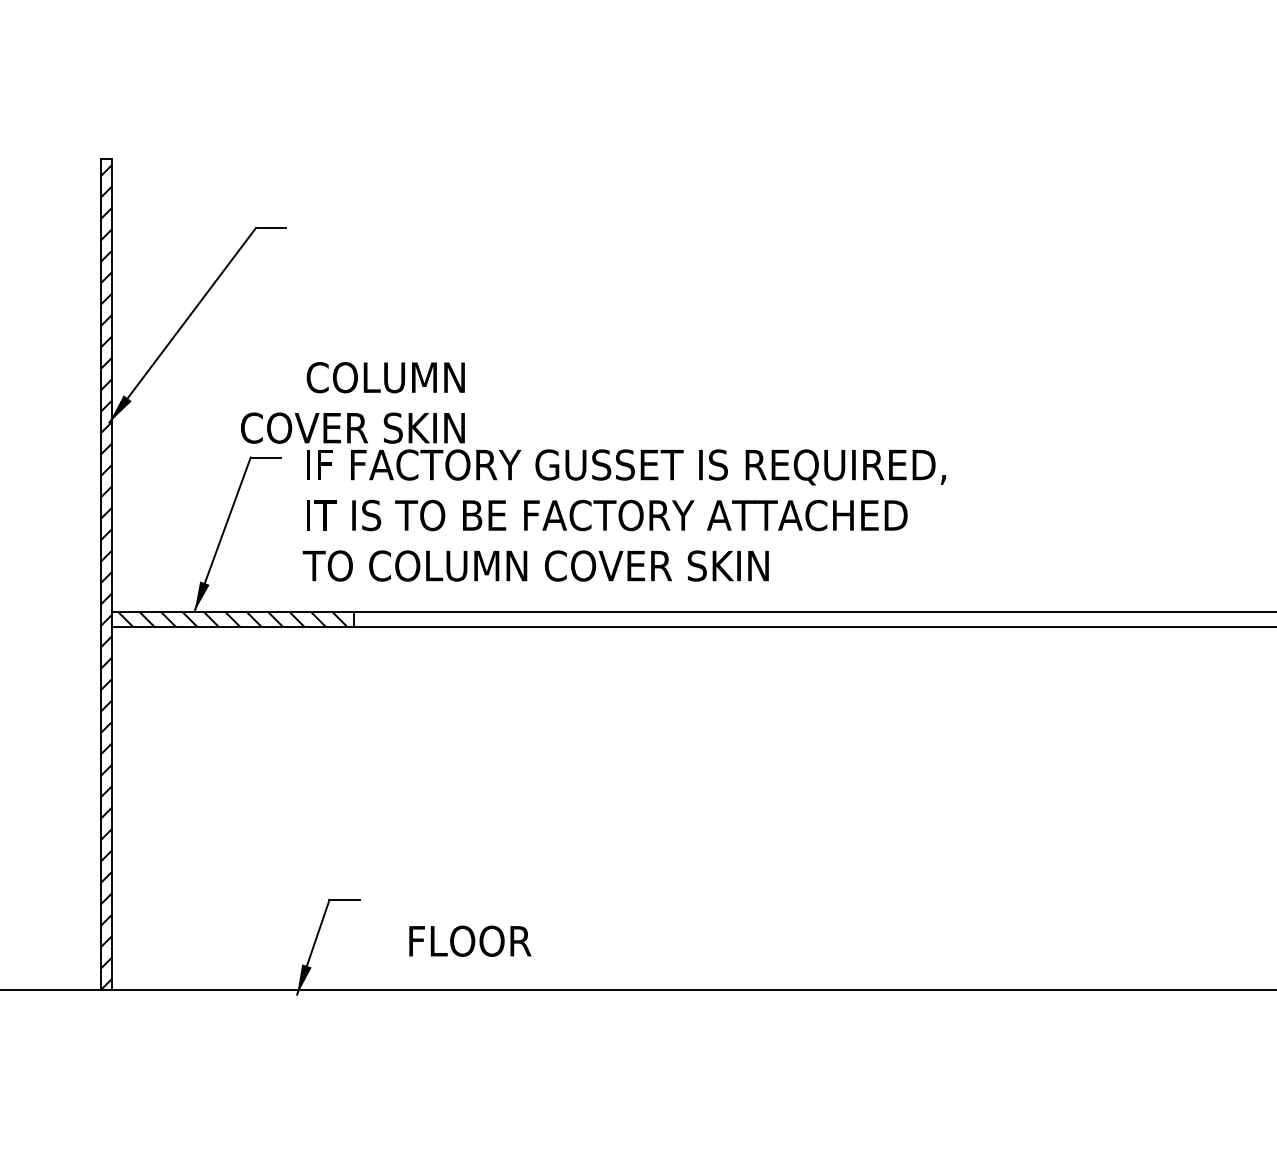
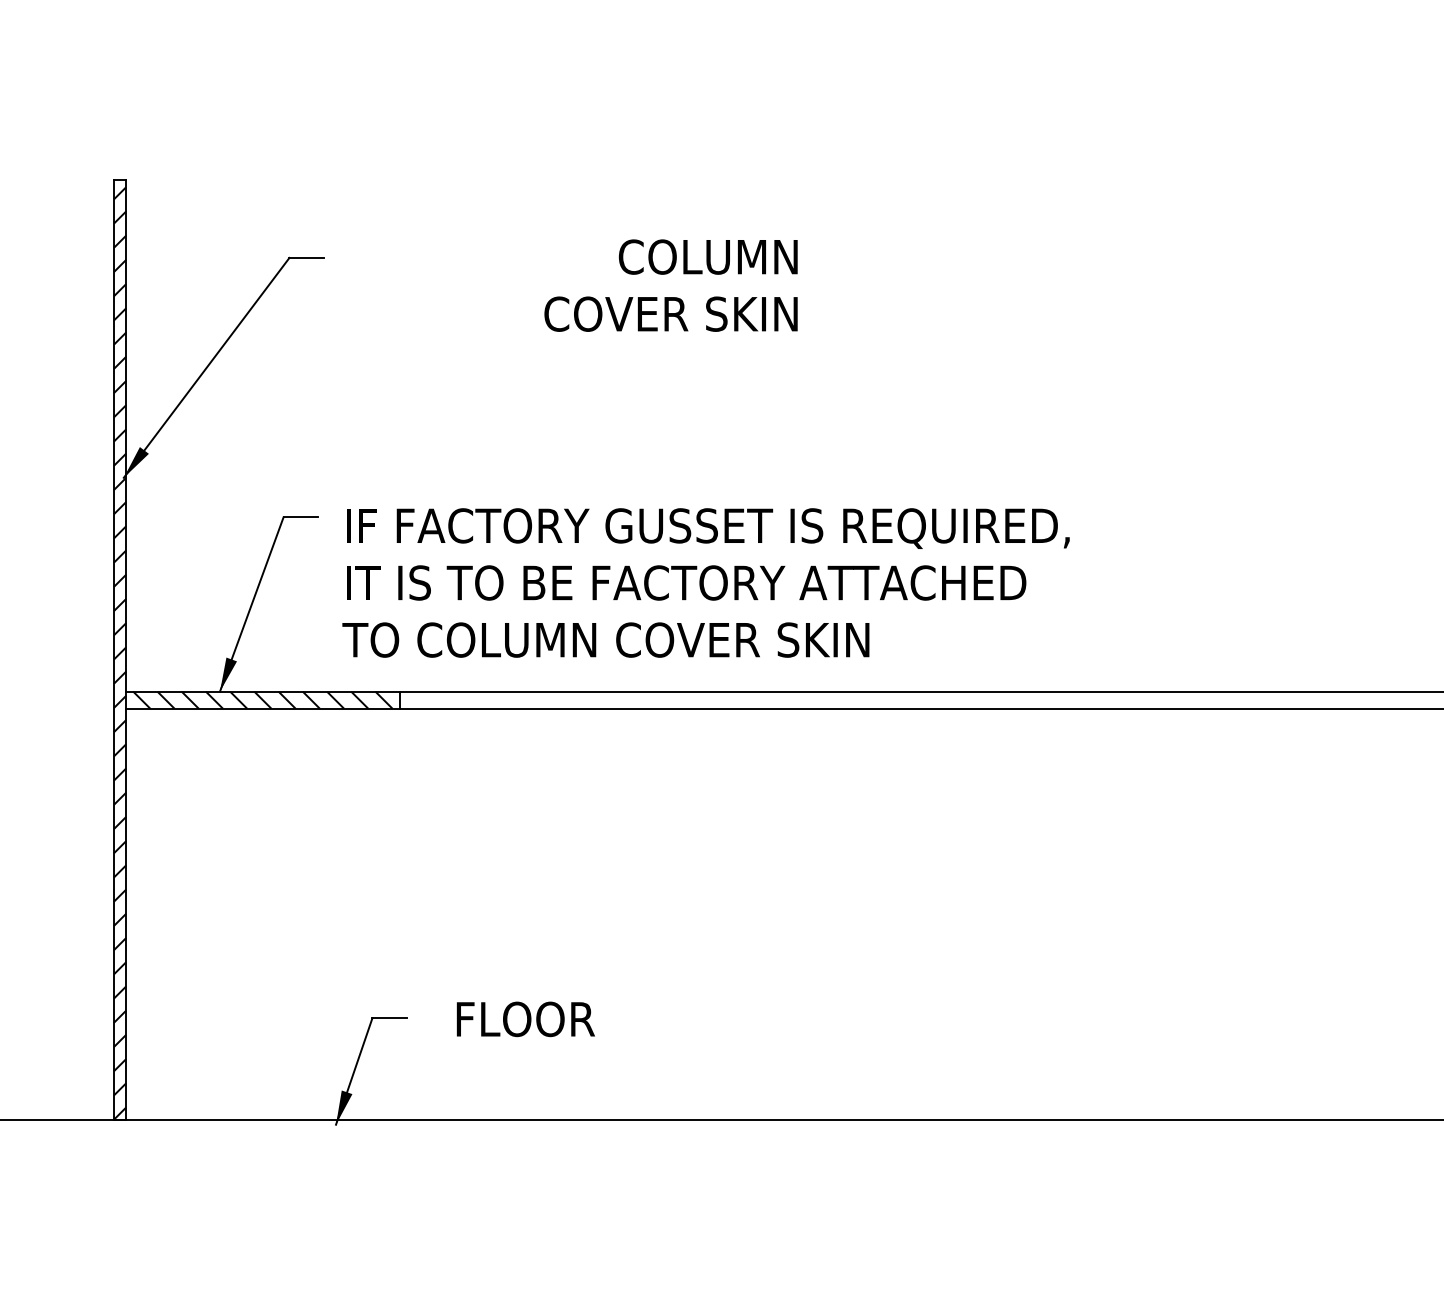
text: (352, 402) -> (670, 285), moved
text: (470, 941) -> (525, 1019), moved

